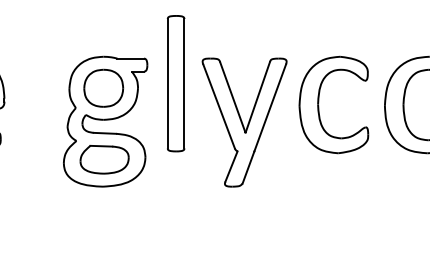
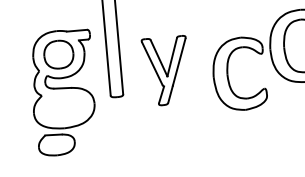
part: (319, 102) -> (228, 73), moved
part: (244, 122) -> (166, 71), size x0.7
part: (104, 159) -> (56, 144), moved

